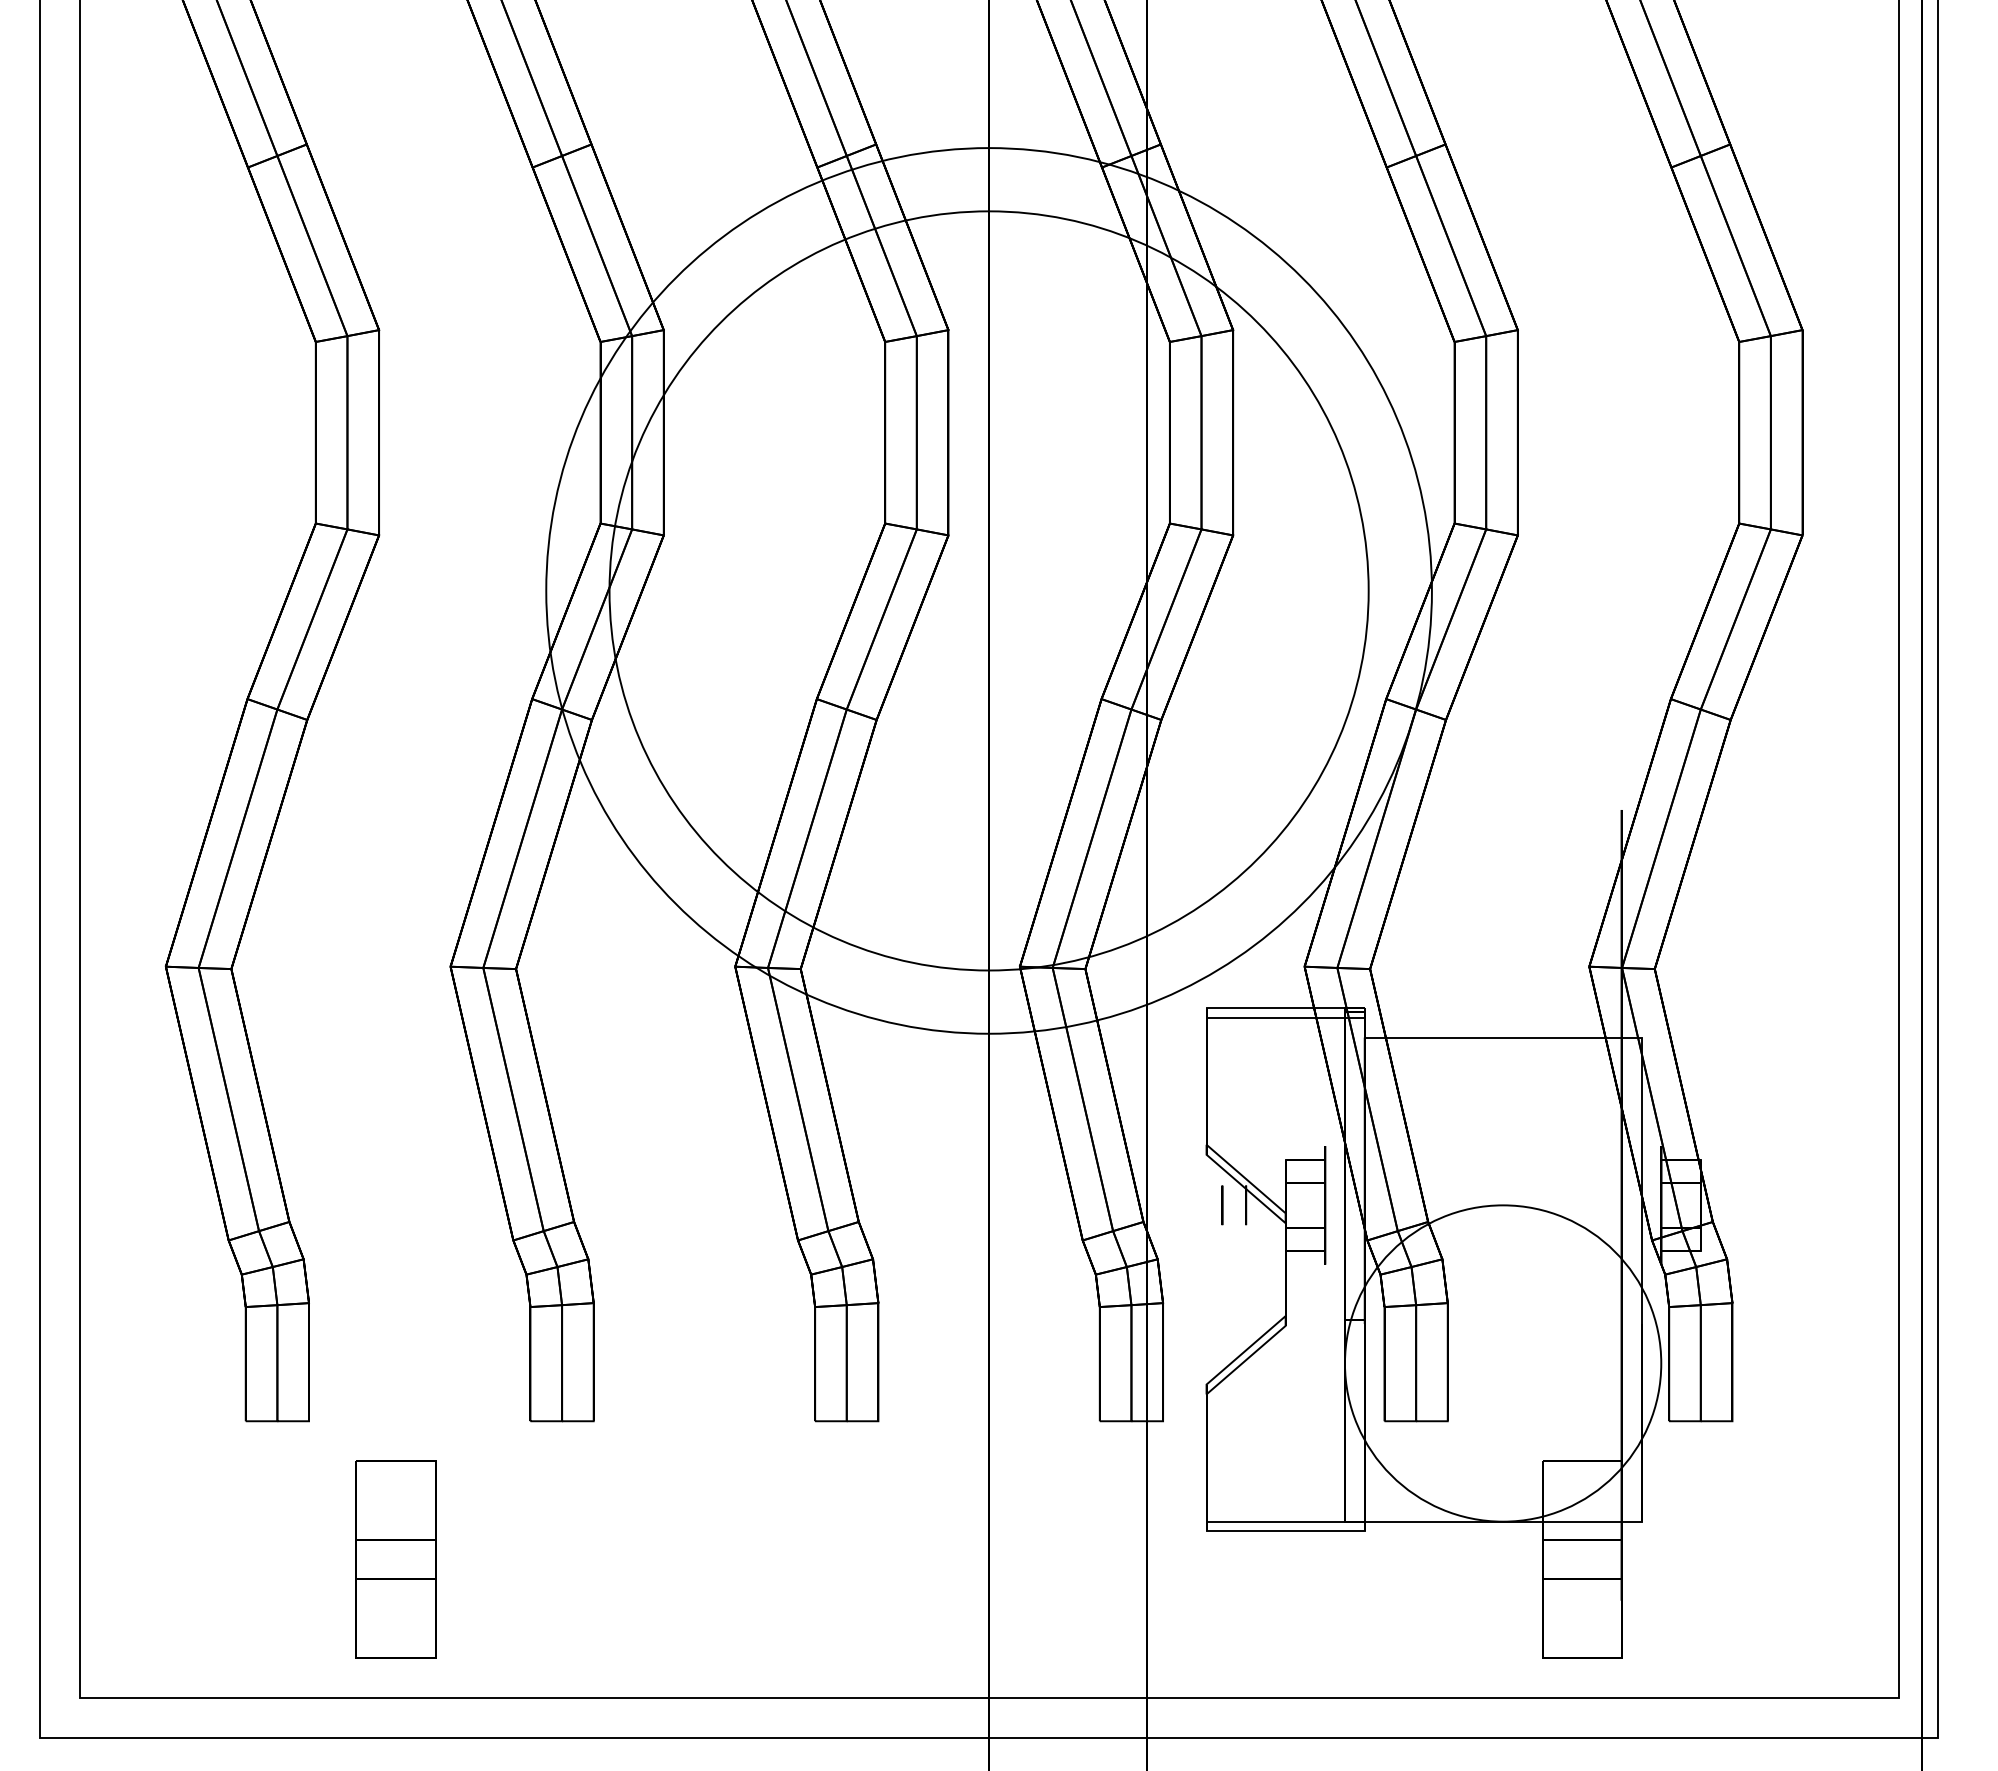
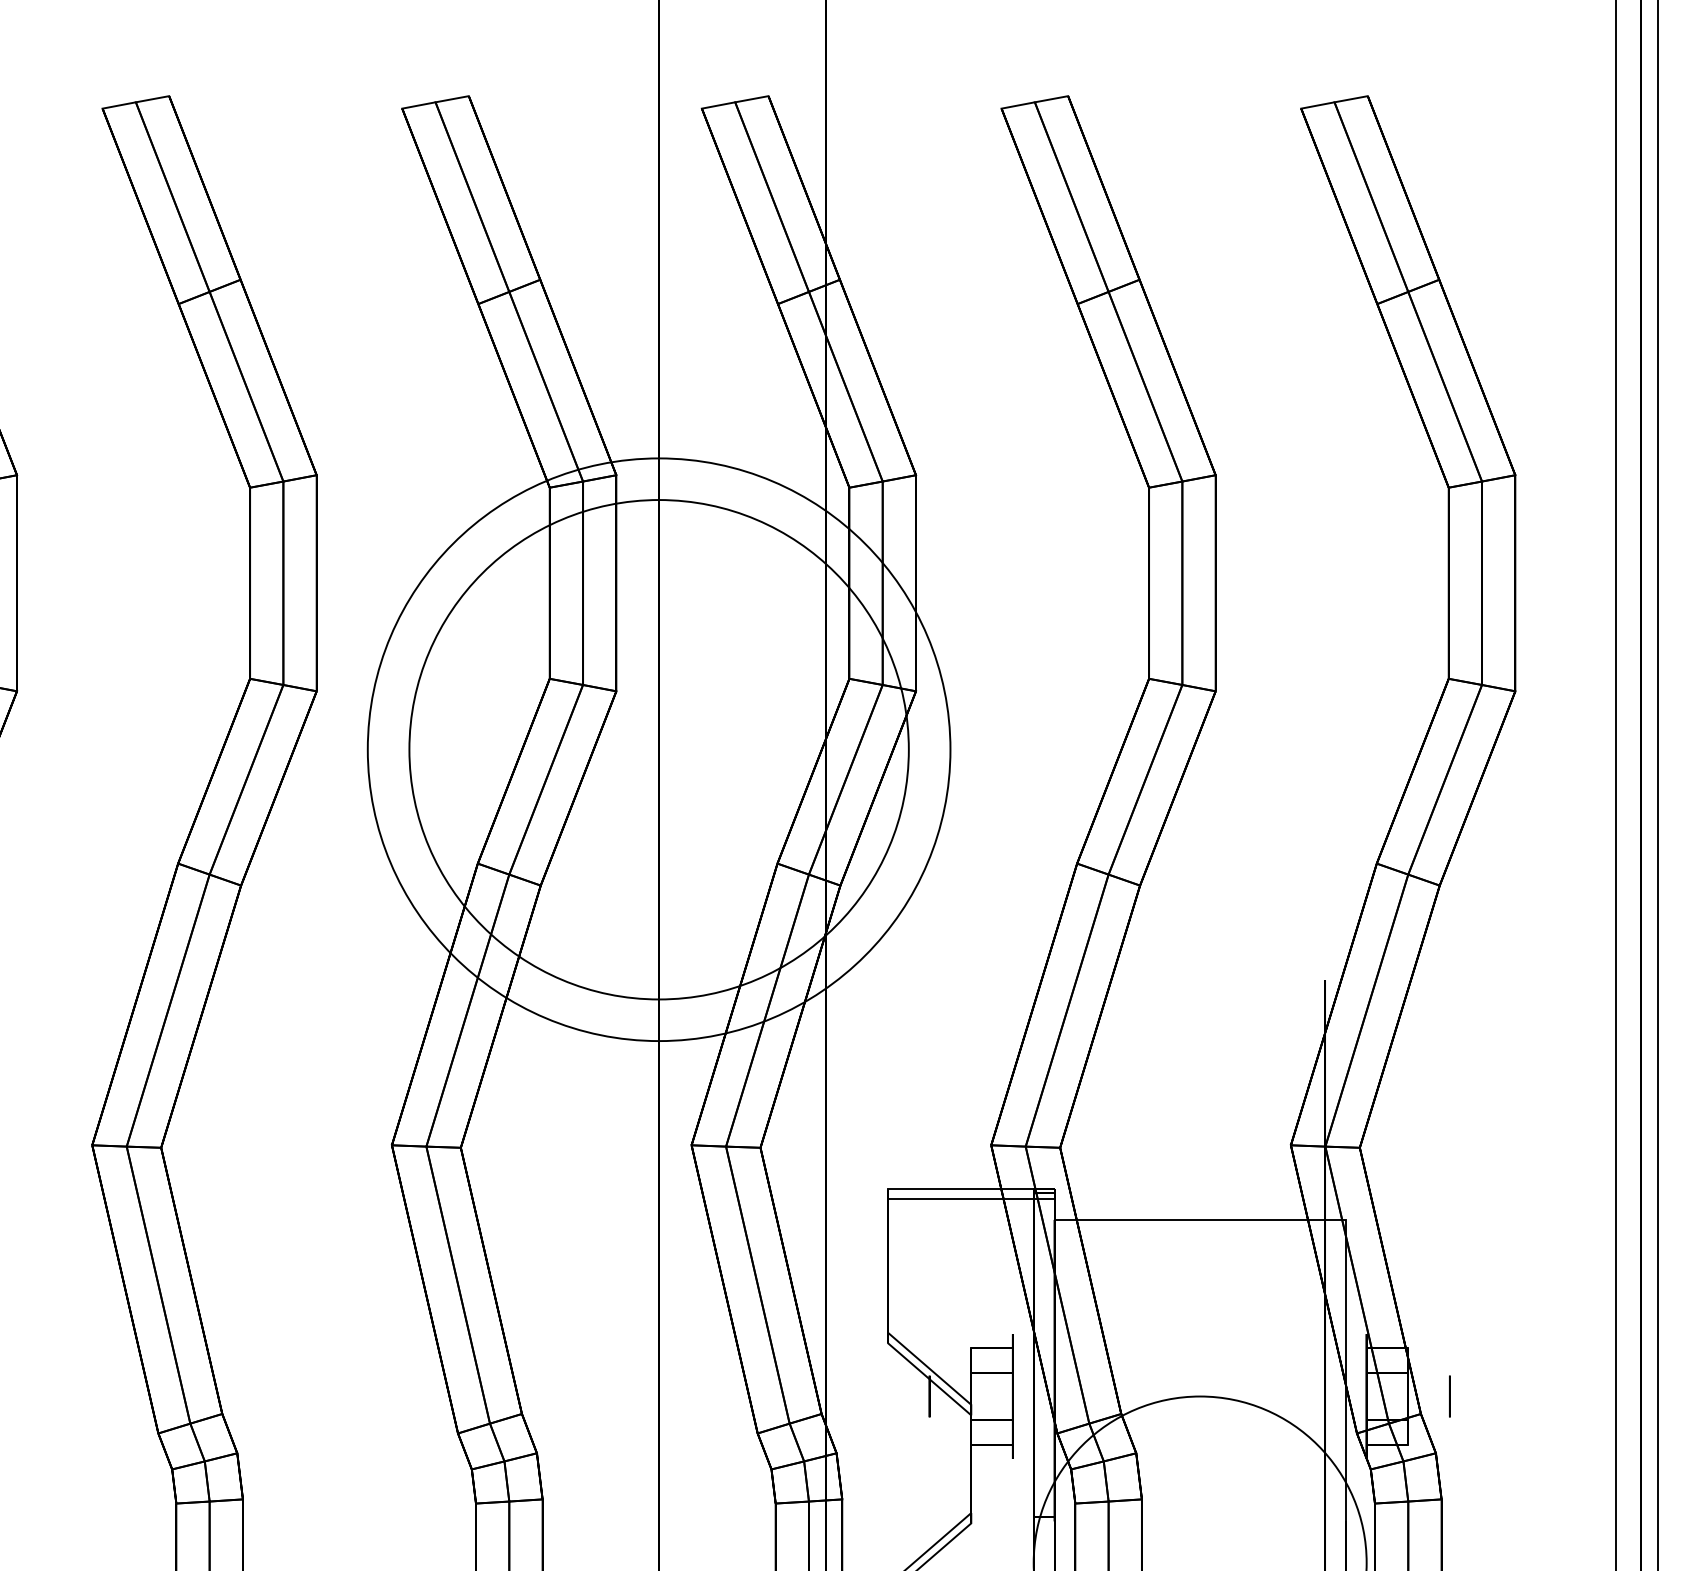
circle: (988, 590) -> (658, 749), size x0.62
circle: (988, 590) -> (658, 749), size x0.62
circle: (1222, 1205) -> (1450, 1396), moved

